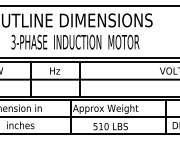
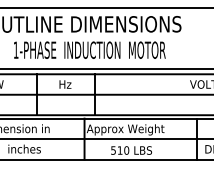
text: (13, 41) -> (16, 49), 3-PHASE -> 1-PHASE

